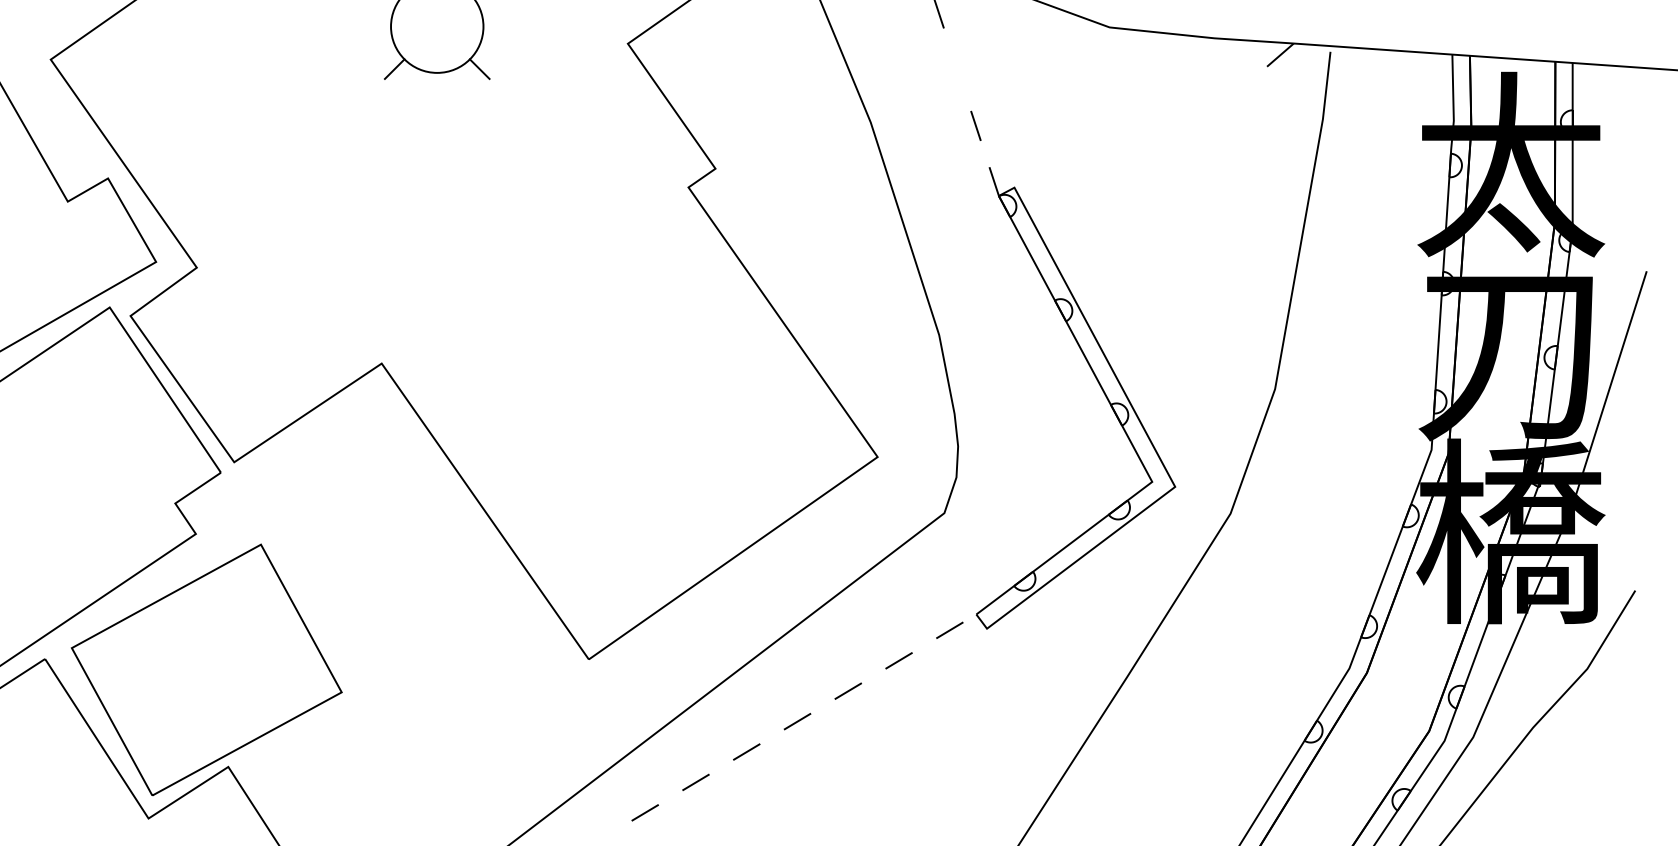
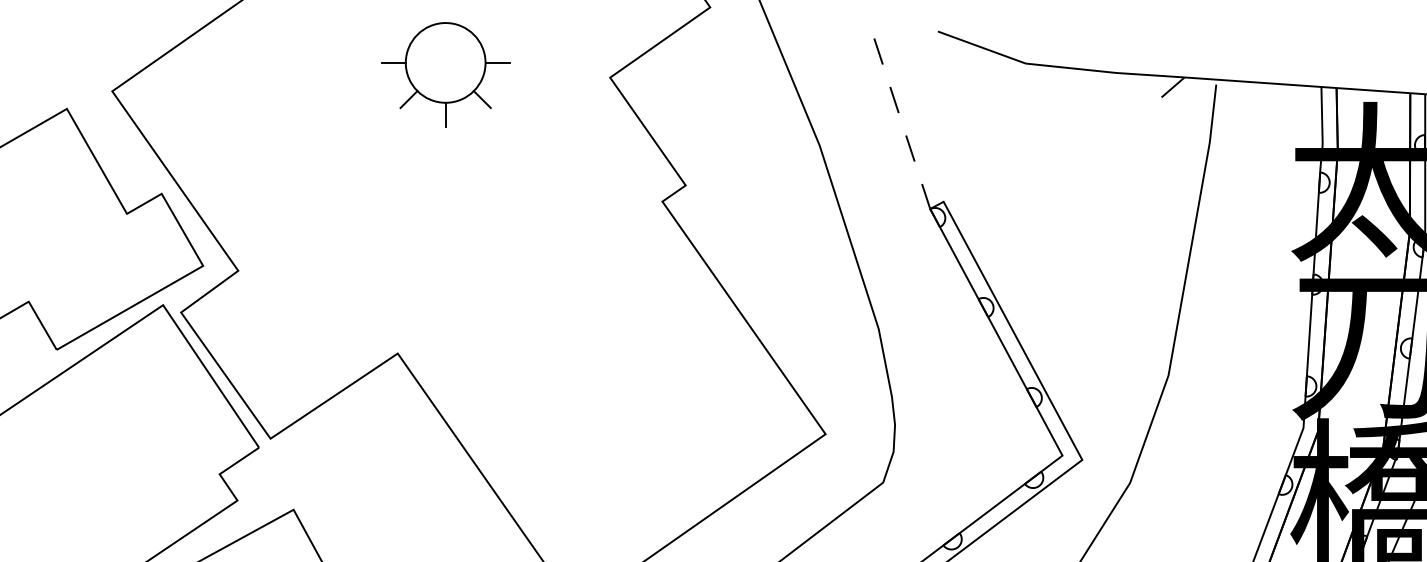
line: (377, 26) -> (394, 62), added
line: (497, 26) -> (497, 62), added
line: (957, 69) -> (894, 99), added
line: (437, 86) -> (445, 114), added

